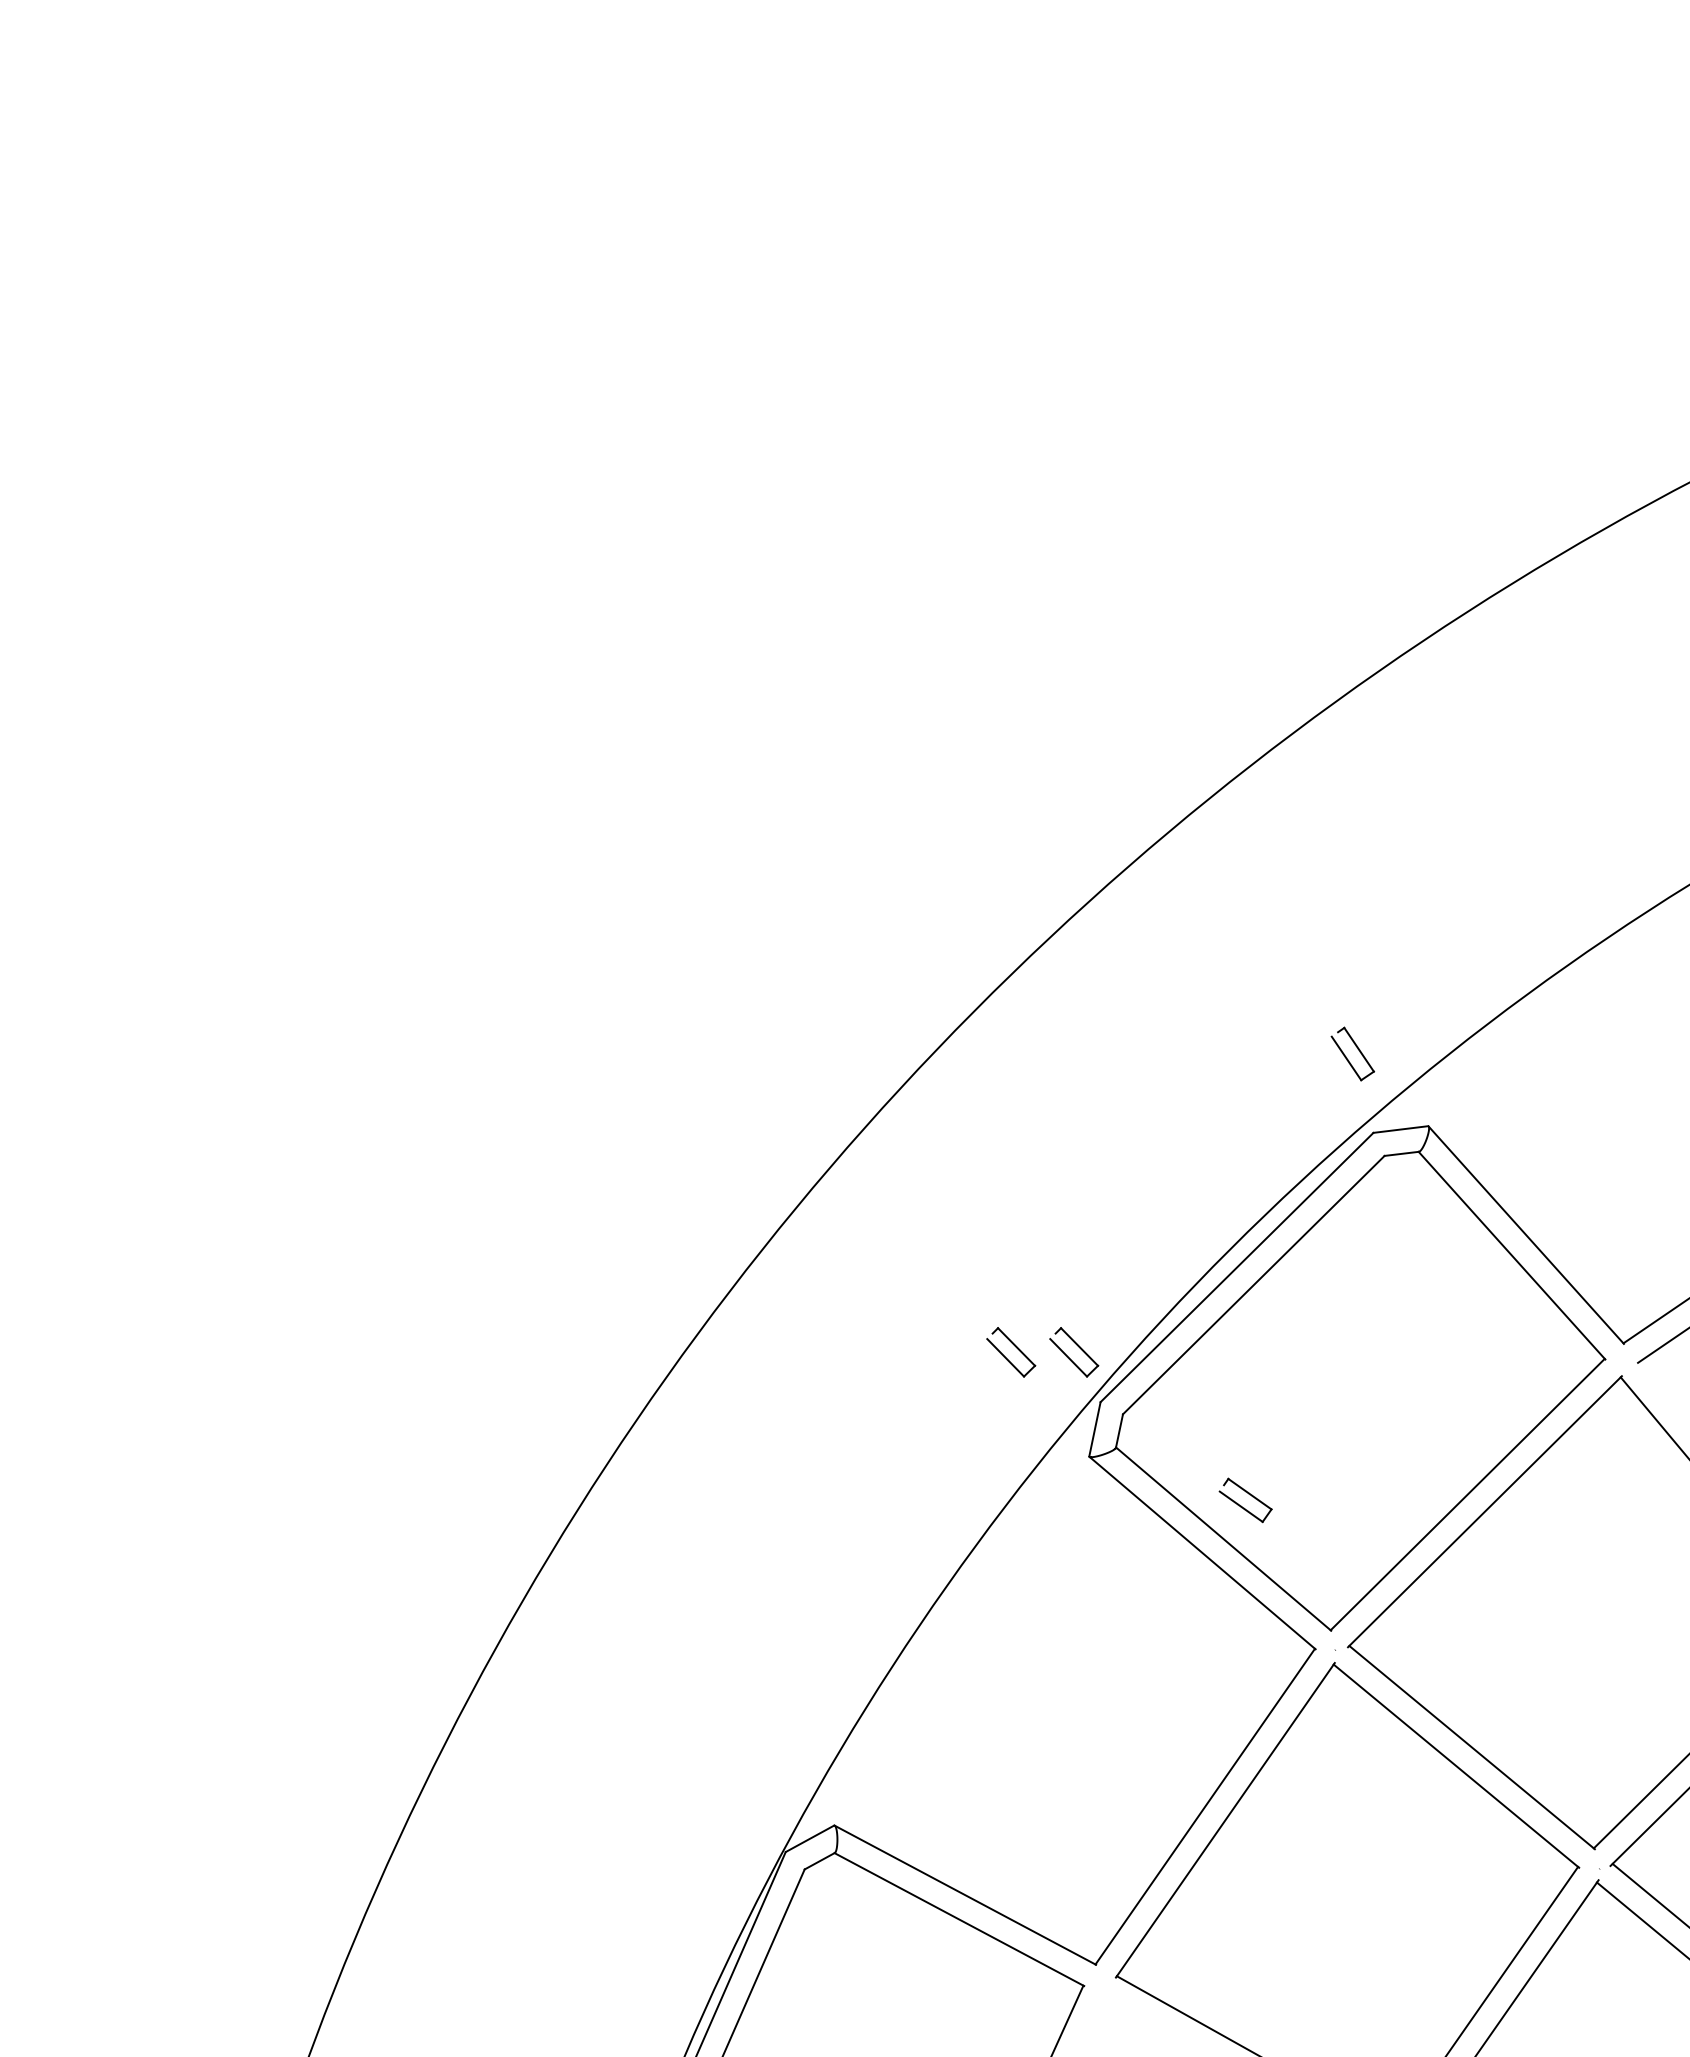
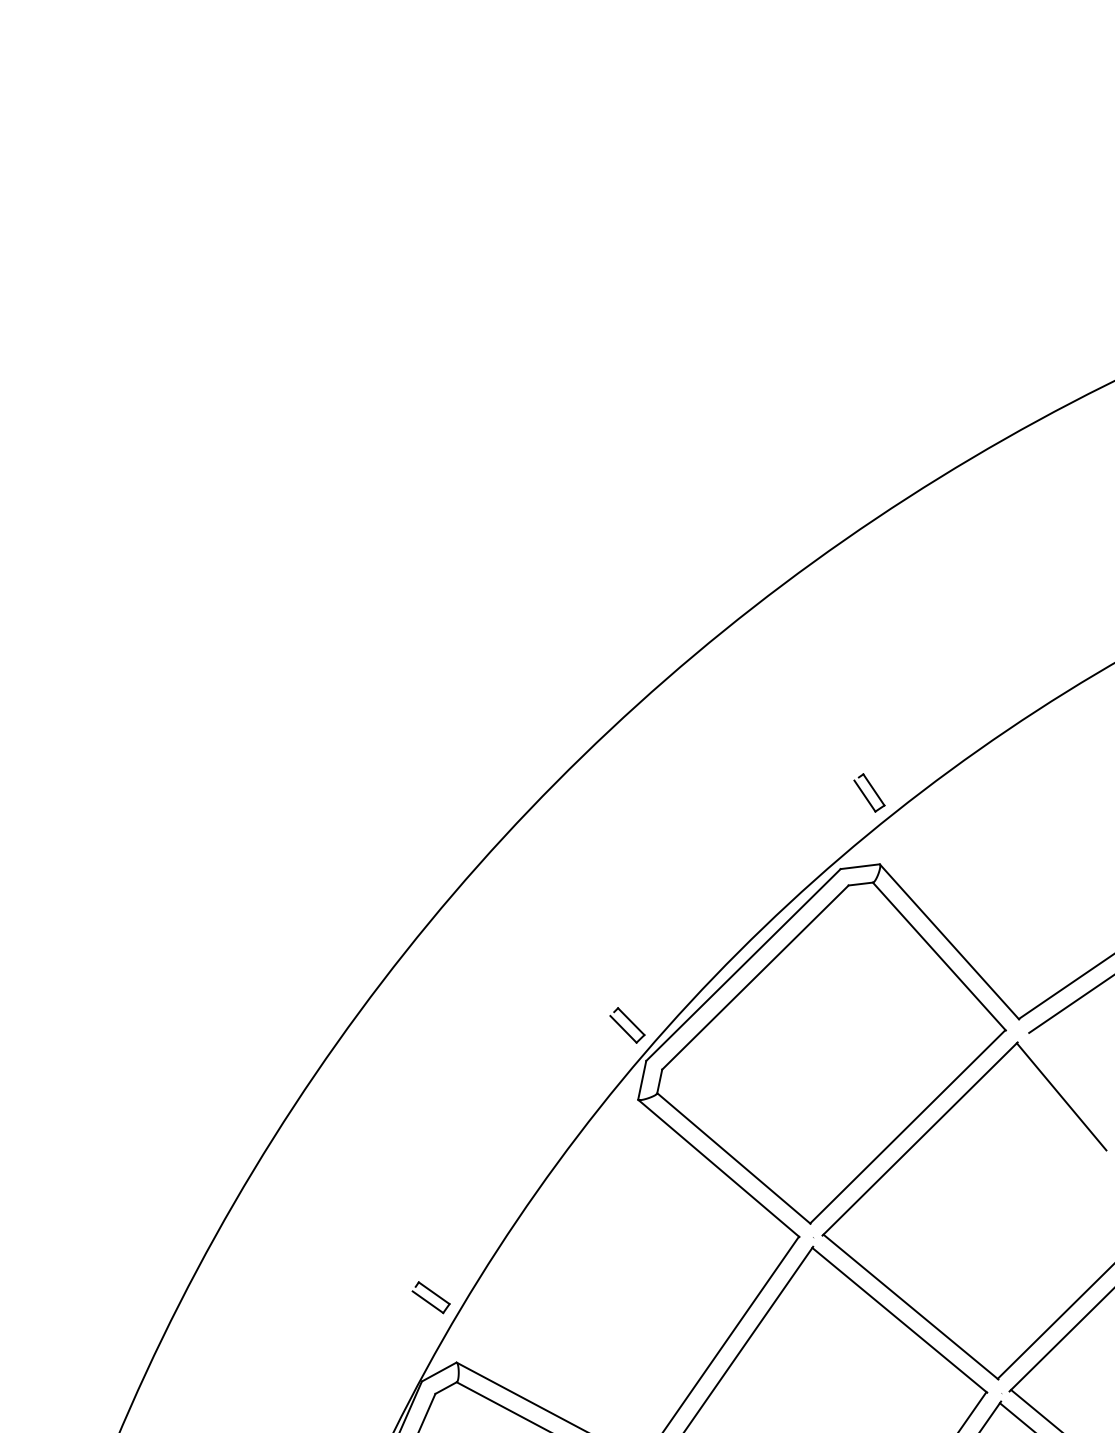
part: (1357, 1049) -> (872, 789), moved
part: (1015, 1347) -> (585, 1022), removed
part: (1241, 1505) -> (428, 1301), moved

